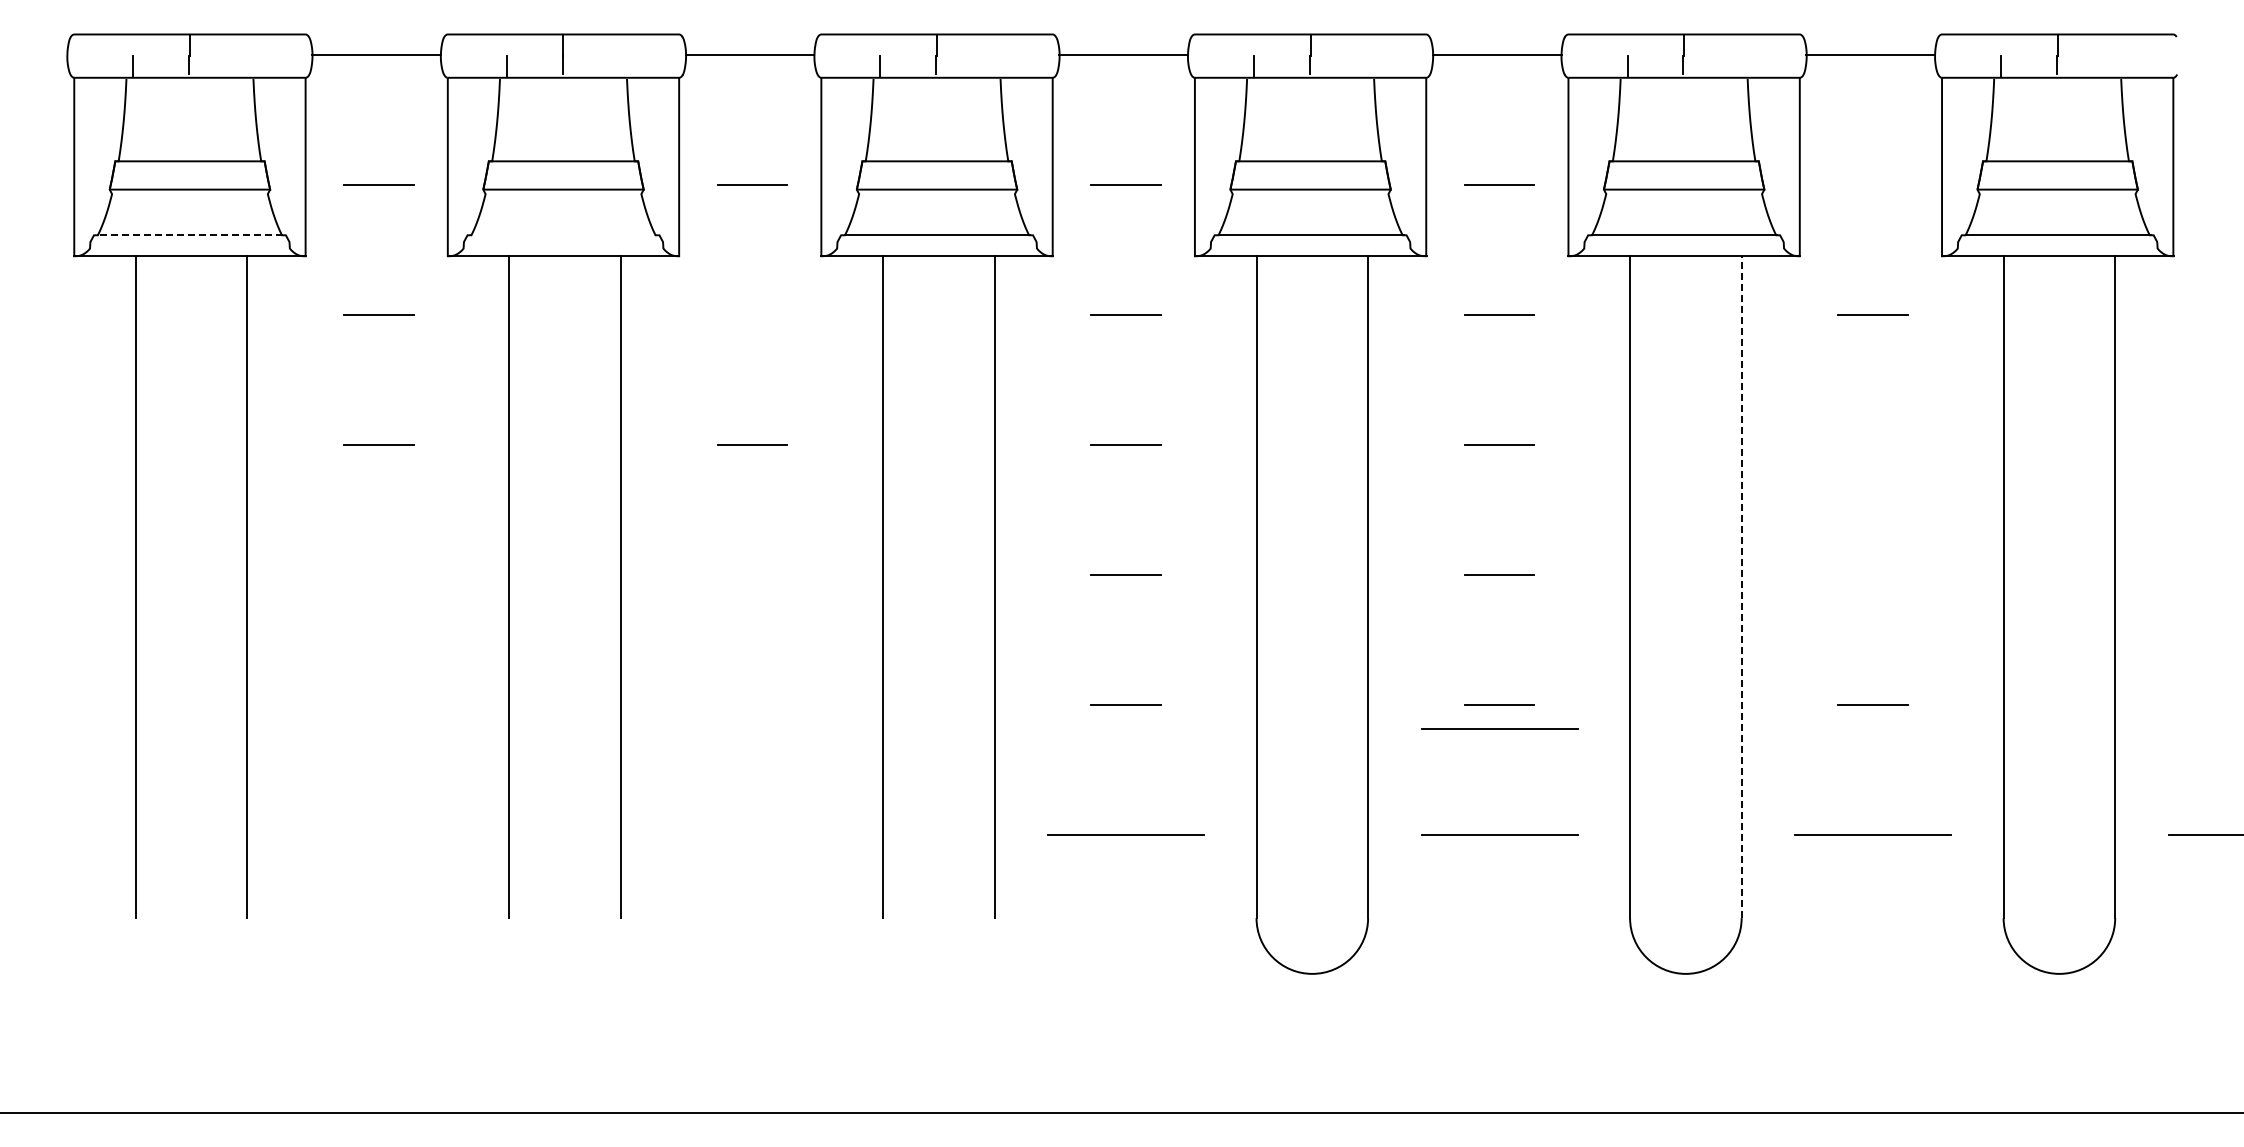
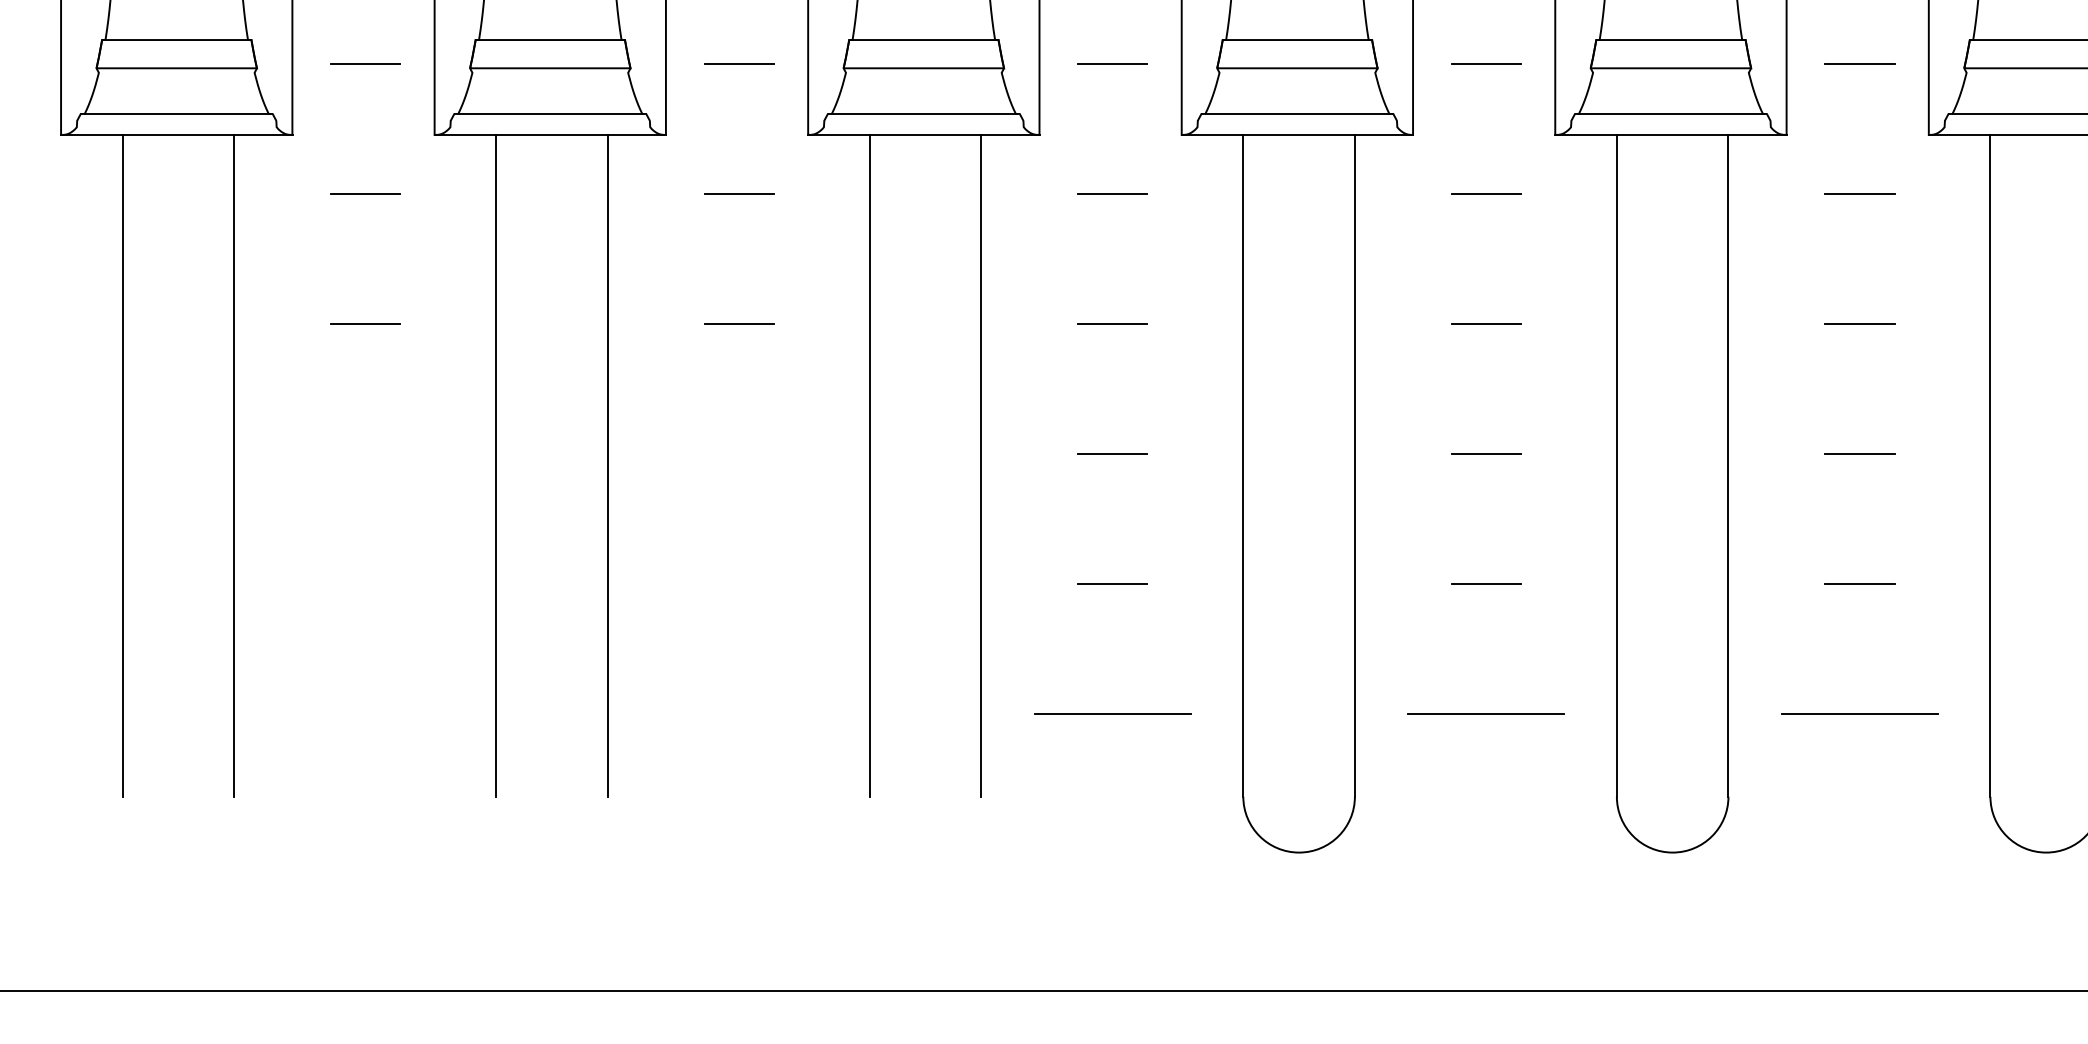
line: (1872, 185) -> (1859, 64), added
line: (190, 235) -> (177, 114), dashed -> solid
line: (563, 235) -> (550, 114), added
line: (752, 315) -> (739, 194), added
line: (1872, 445) -> (1859, 324), added
line: (1872, 574) -> (1859, 453), added
line: (1741, 587) -> (1728, 466), dashed -> solid
line: (1499, 728) -> (1486, 607), removed

